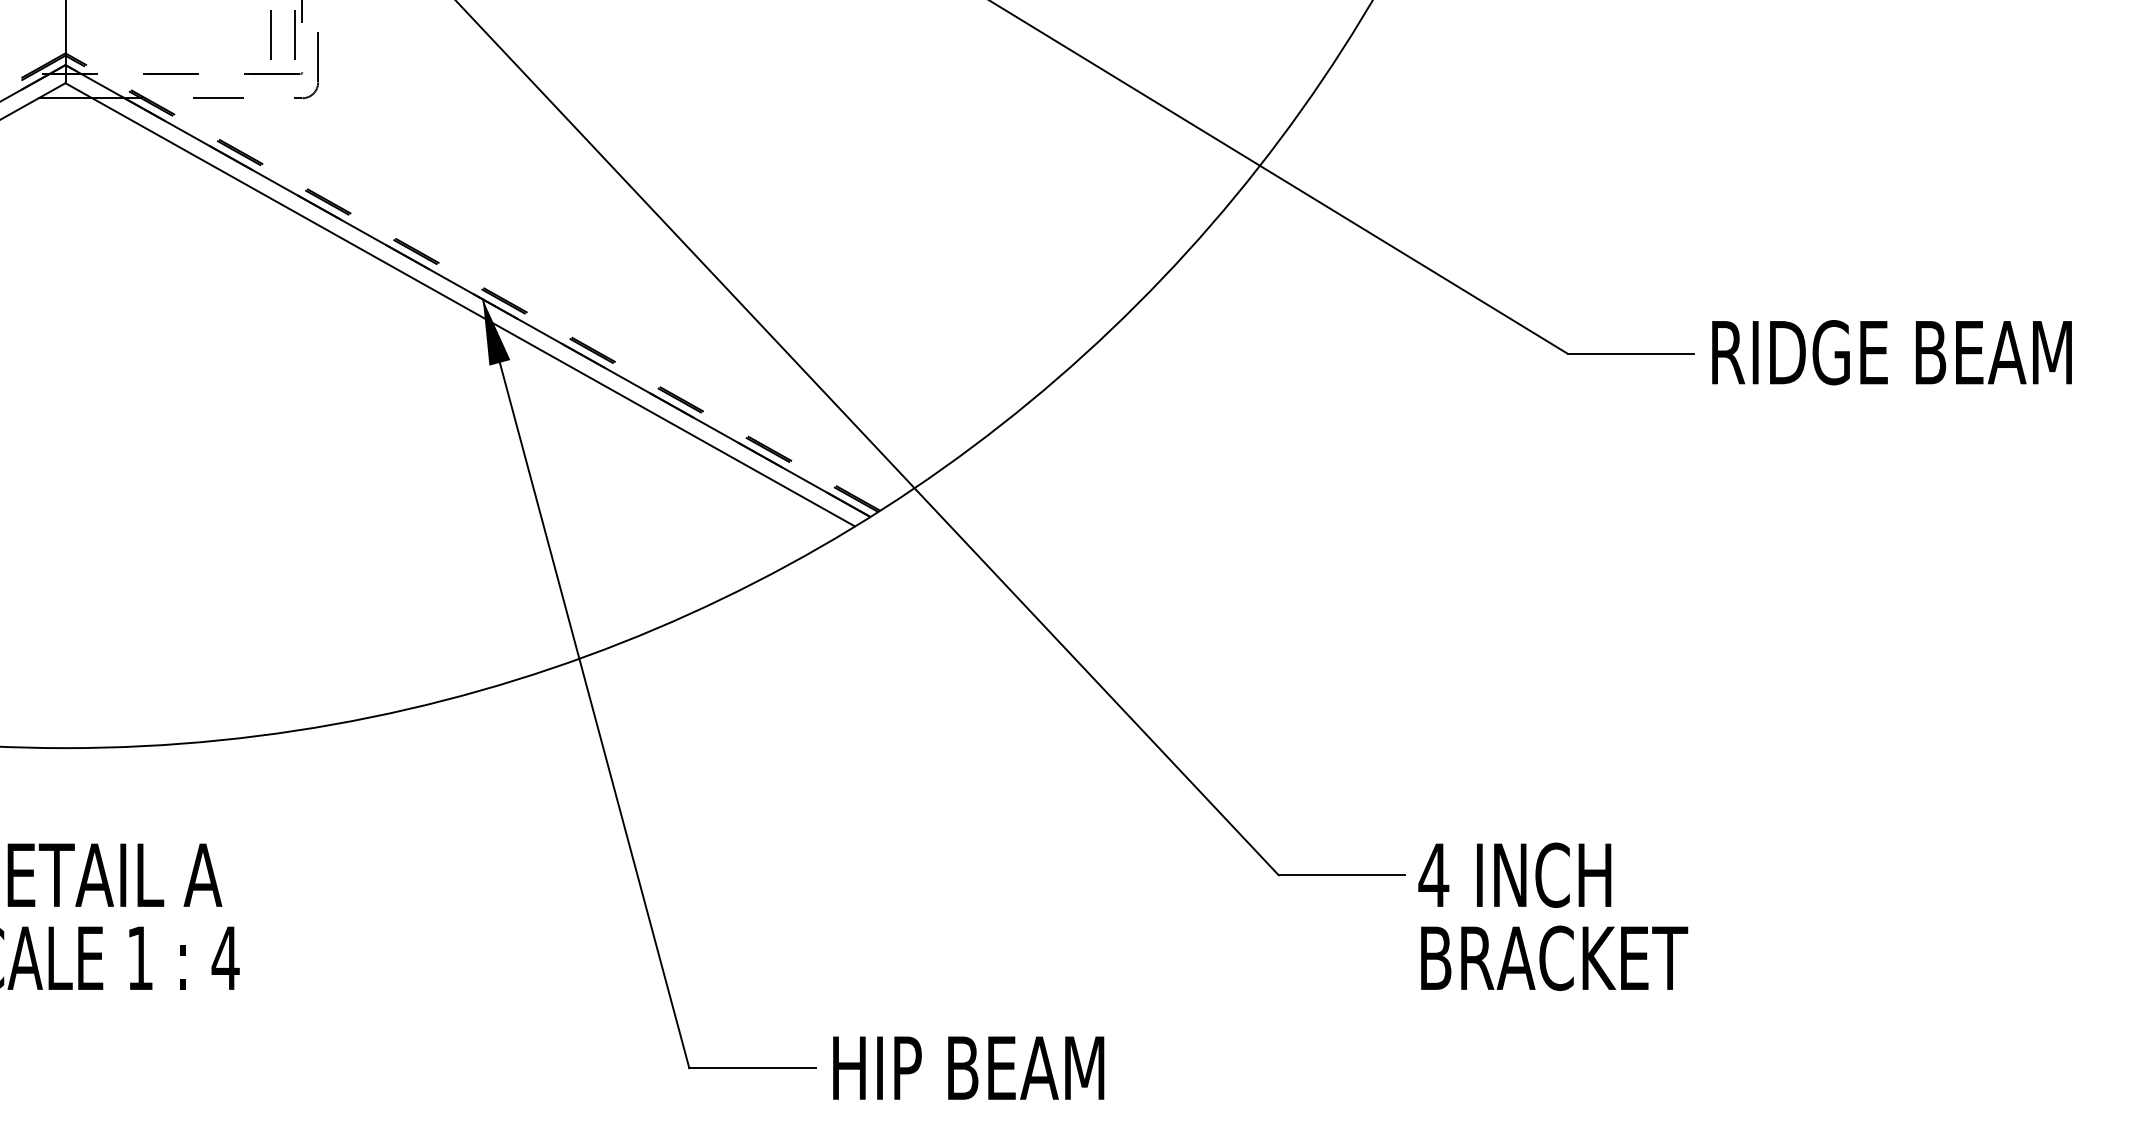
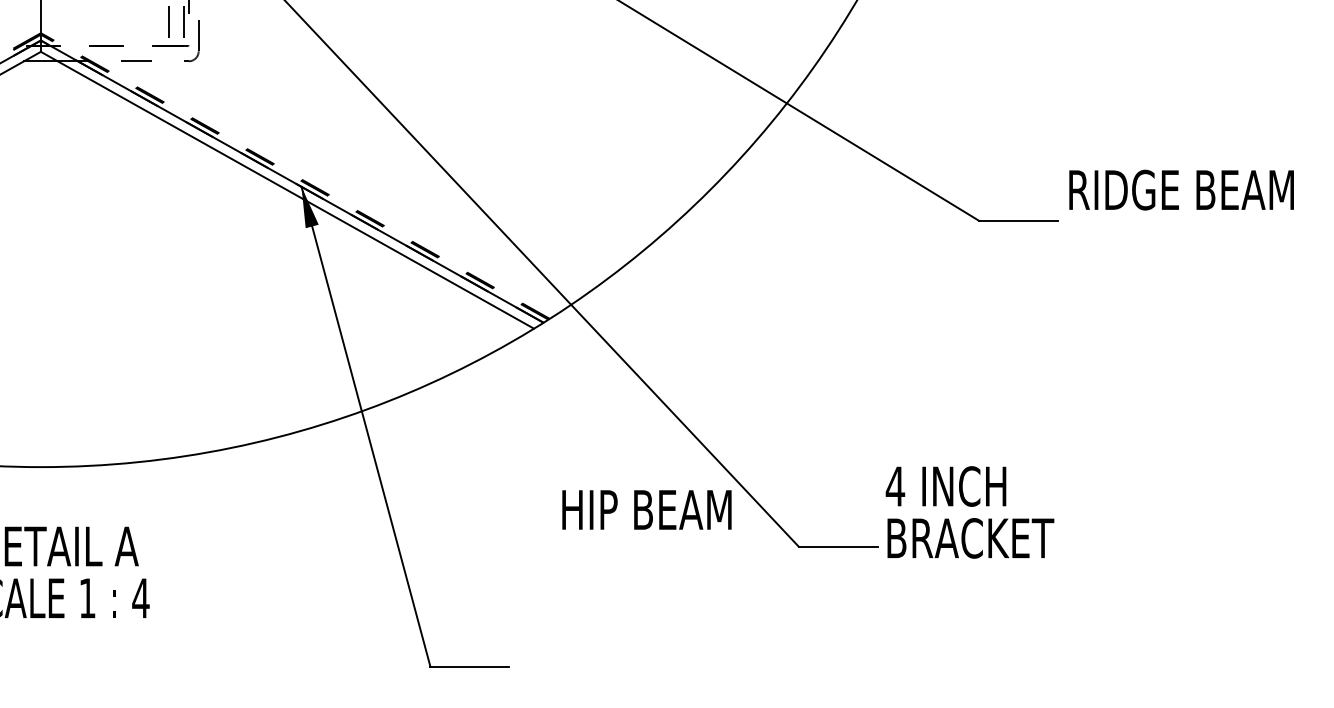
text: (1891, 351) -> (1181, 189), moved
text: (1552, 916) -> (969, 512), moved
text: (967, 1067) -> (646, 509), moved

